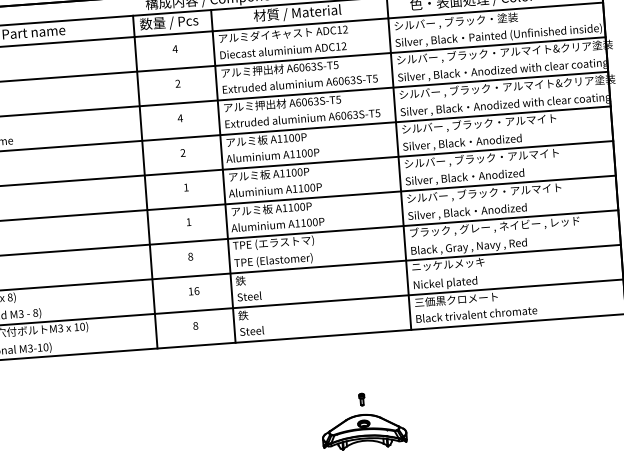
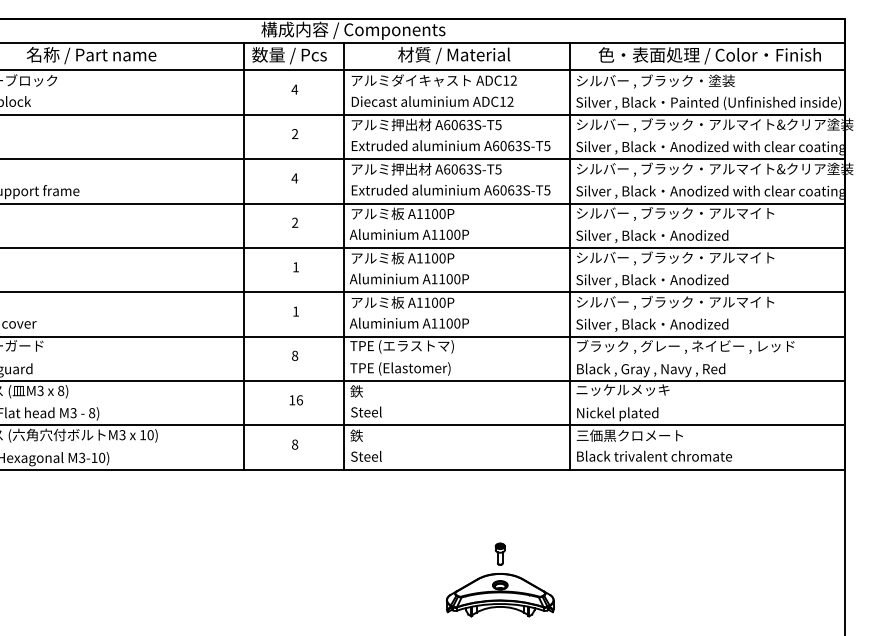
part: (361, 399) -> (499, 553), size x1.43

